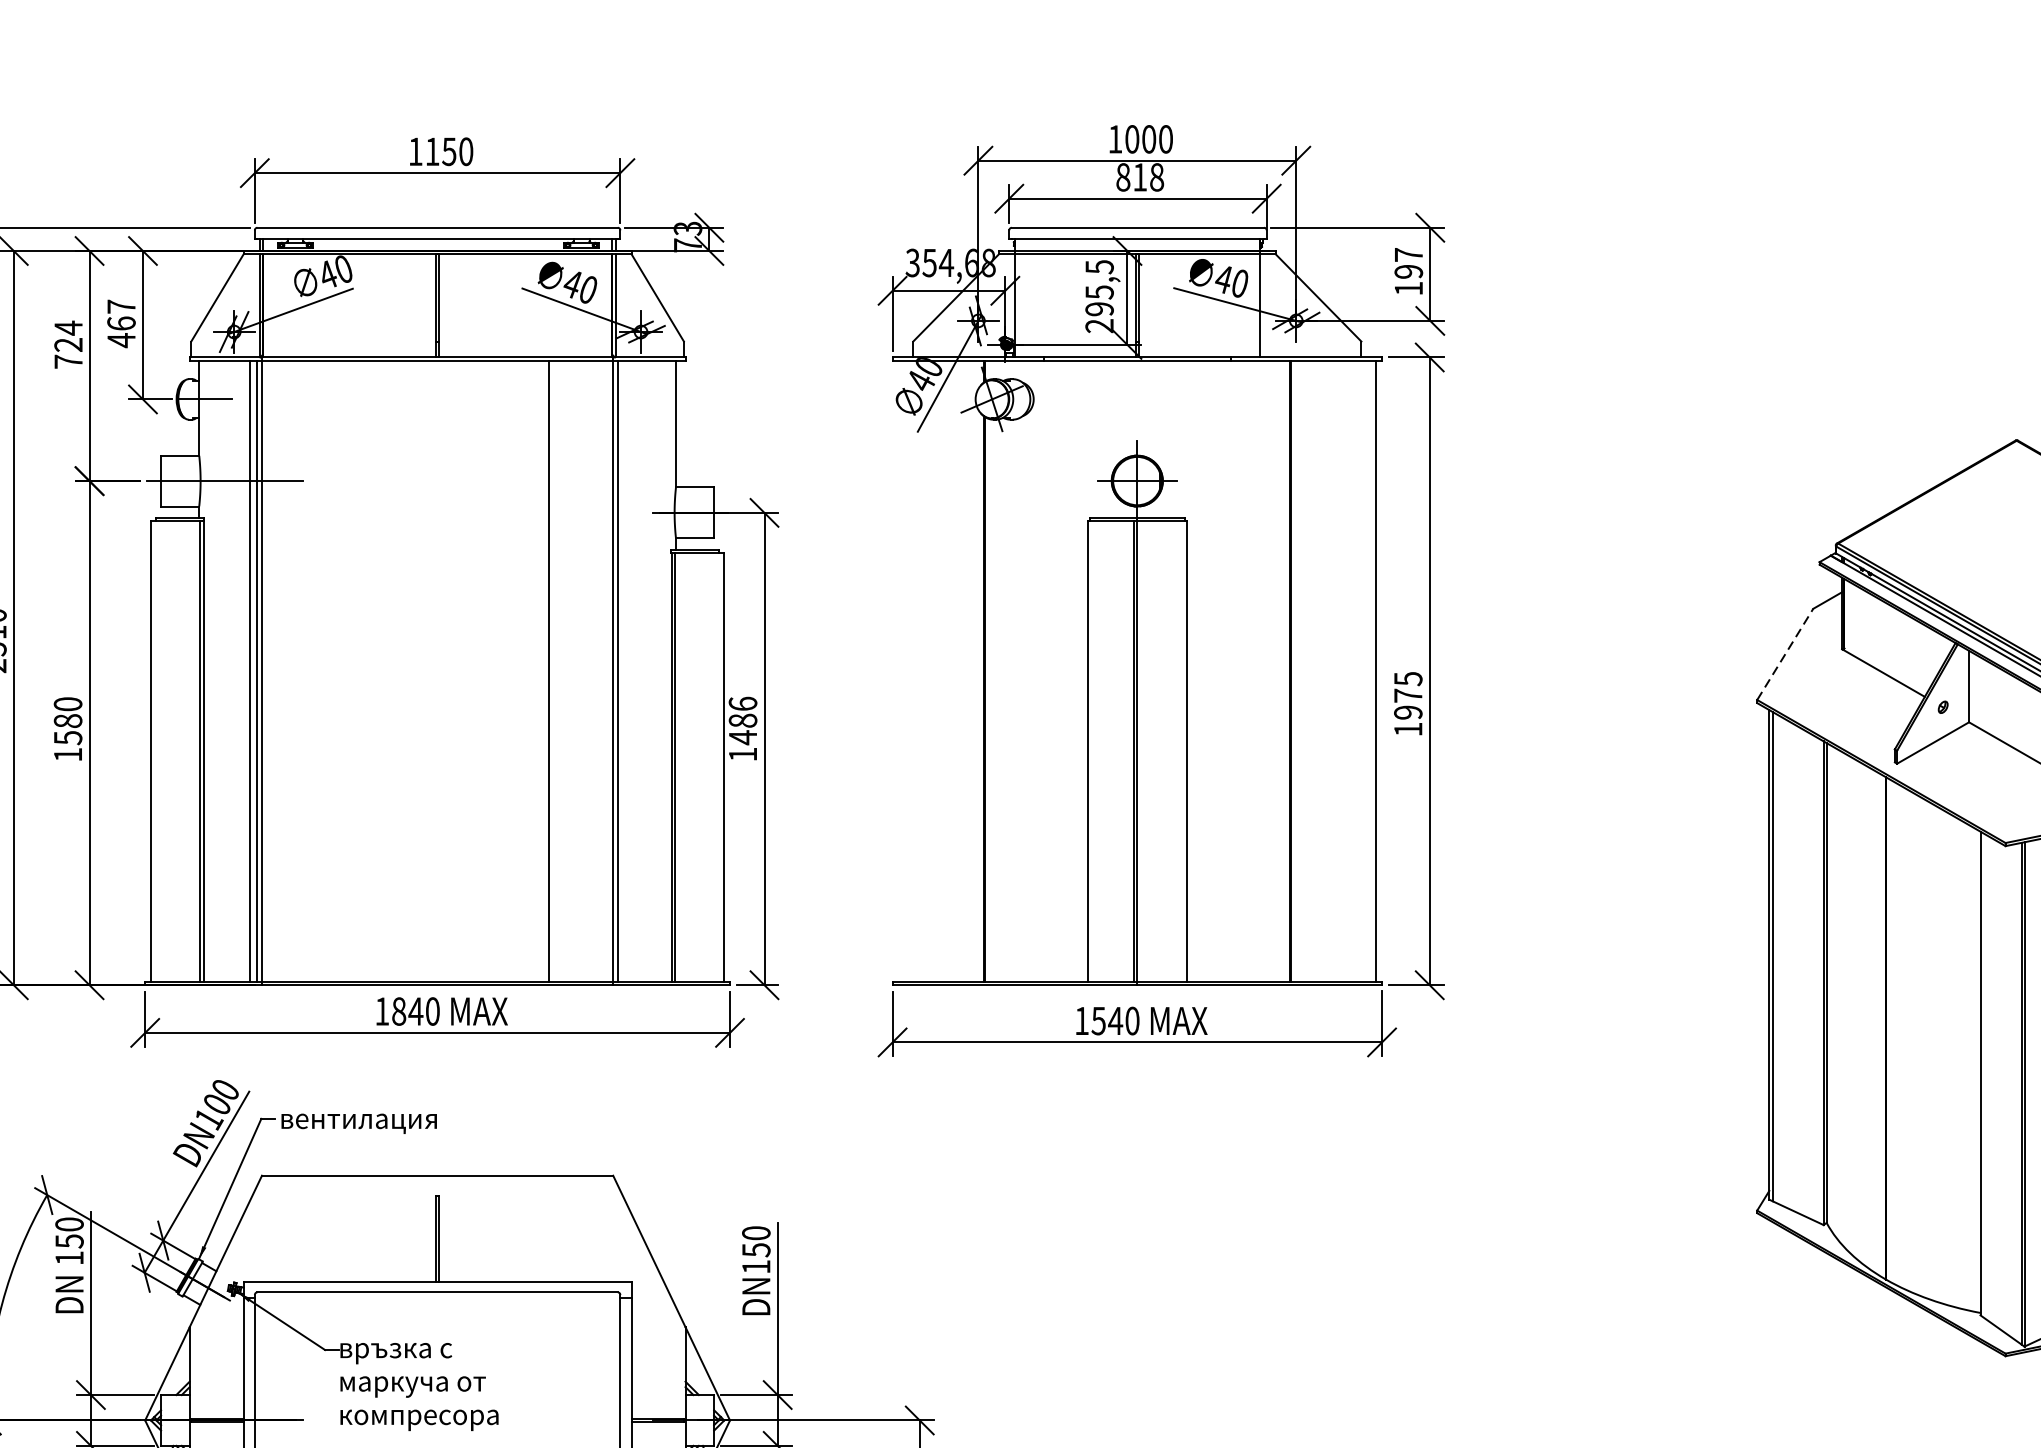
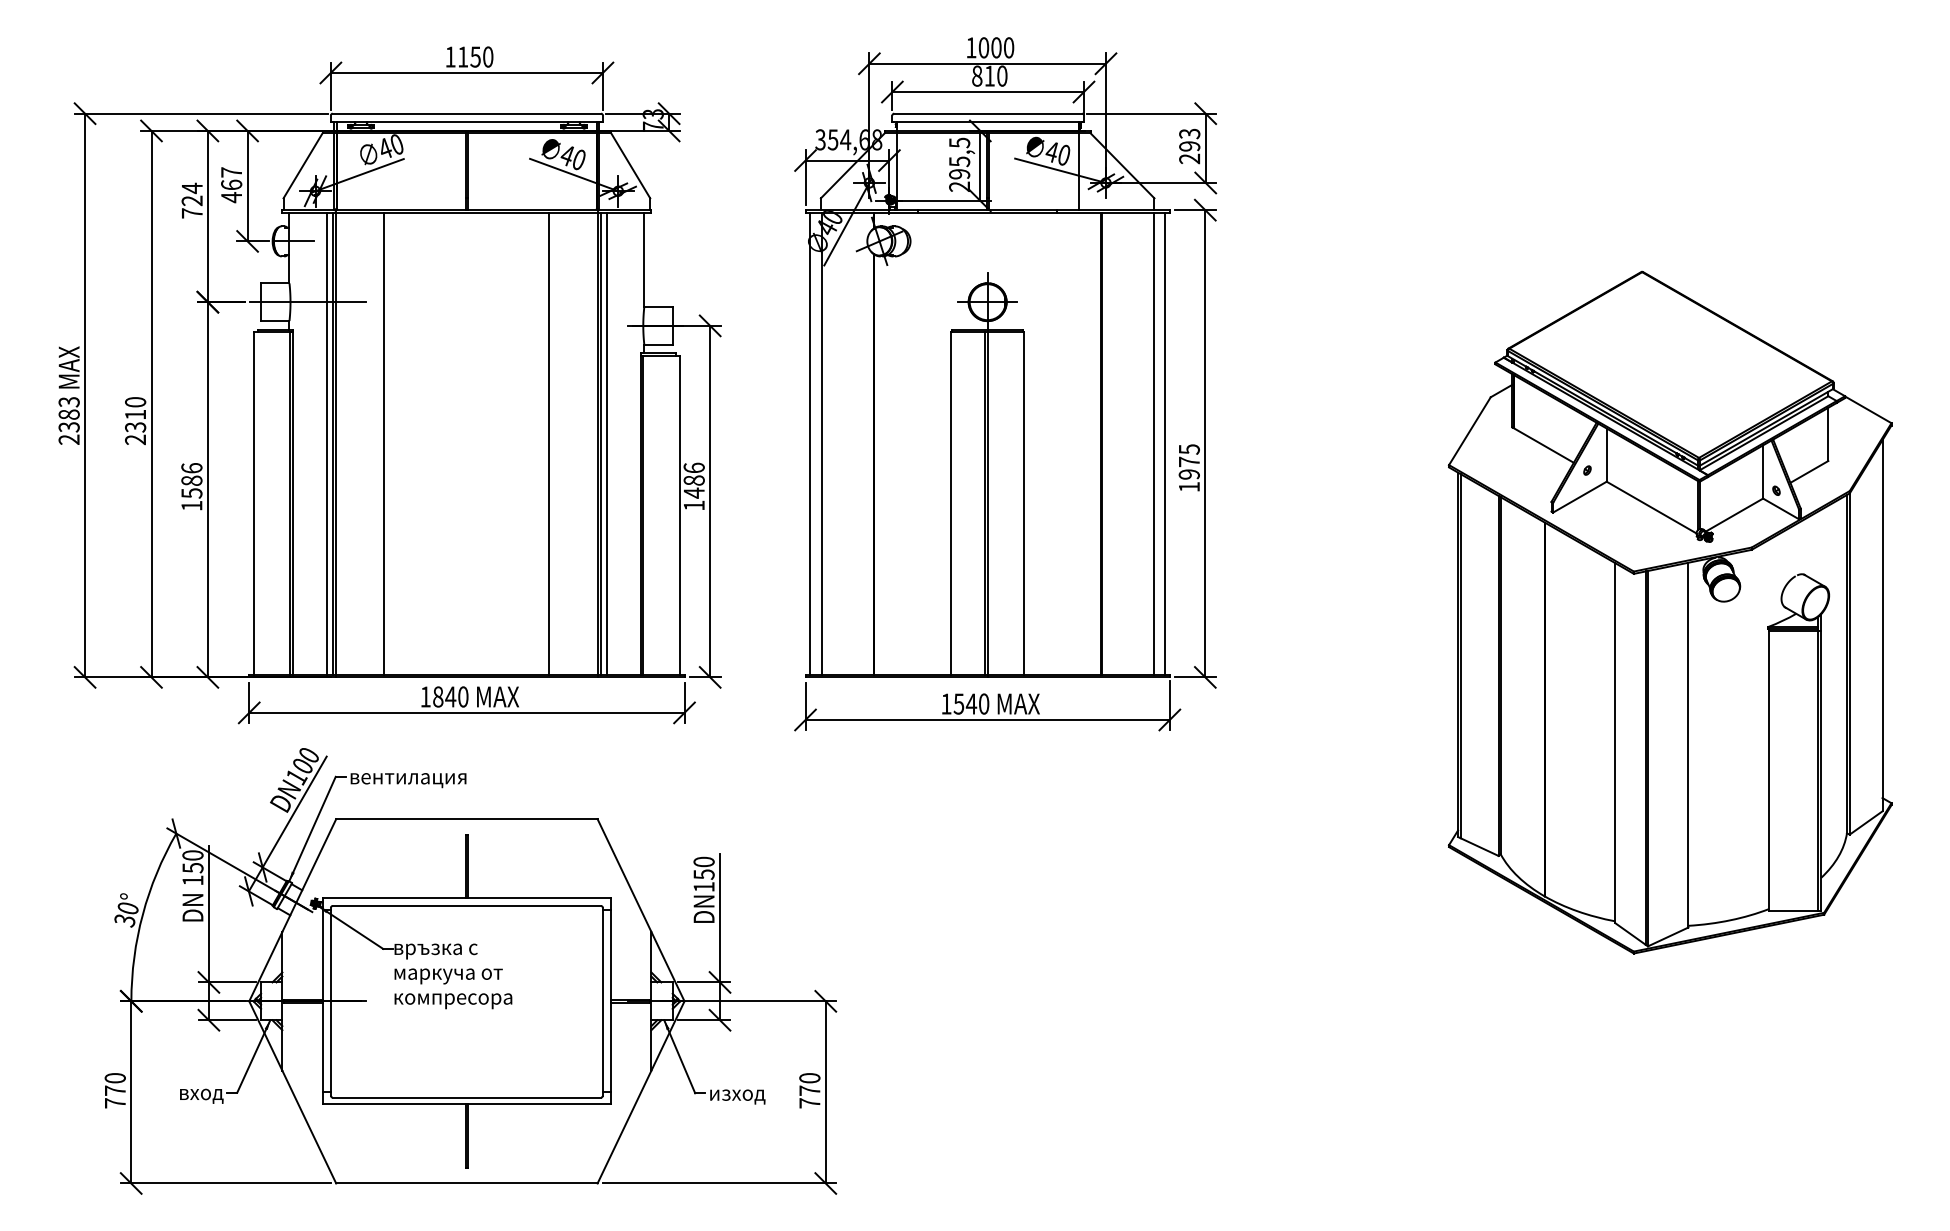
text: (1157, 177) -> (1002, 76), 818 -> 810
text: (1408, 271) -> (1189, 146), 197 -> 293
line: (1784, 654) -> (1469, 431), dashed -> solid
line: (326, 672) -> (384, 444), added
line: (625, 672) -> (606, 444), added
line: (899, 672) -> (810, 444), added
line: (914, 672) -> (821, 444), added
line: (1360, 672) -> (1153, 444), added
text: (67, 704) -> (191, 468), 1580 -> 1586

